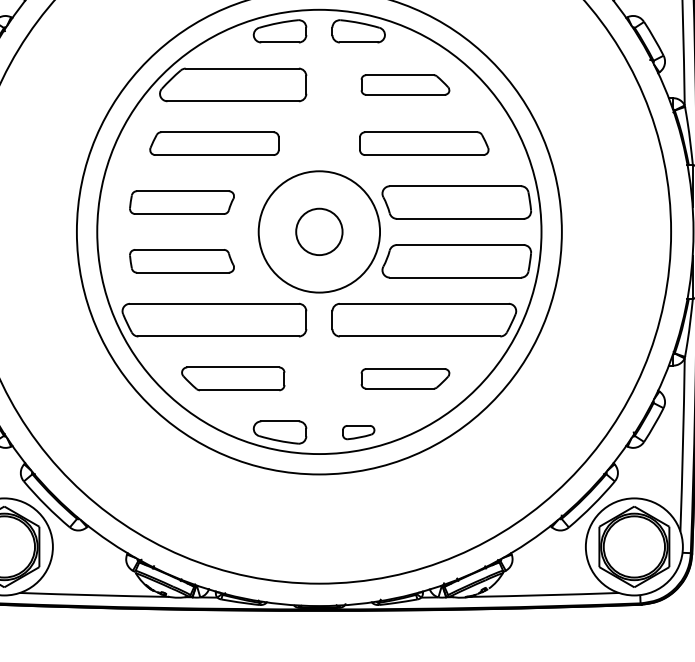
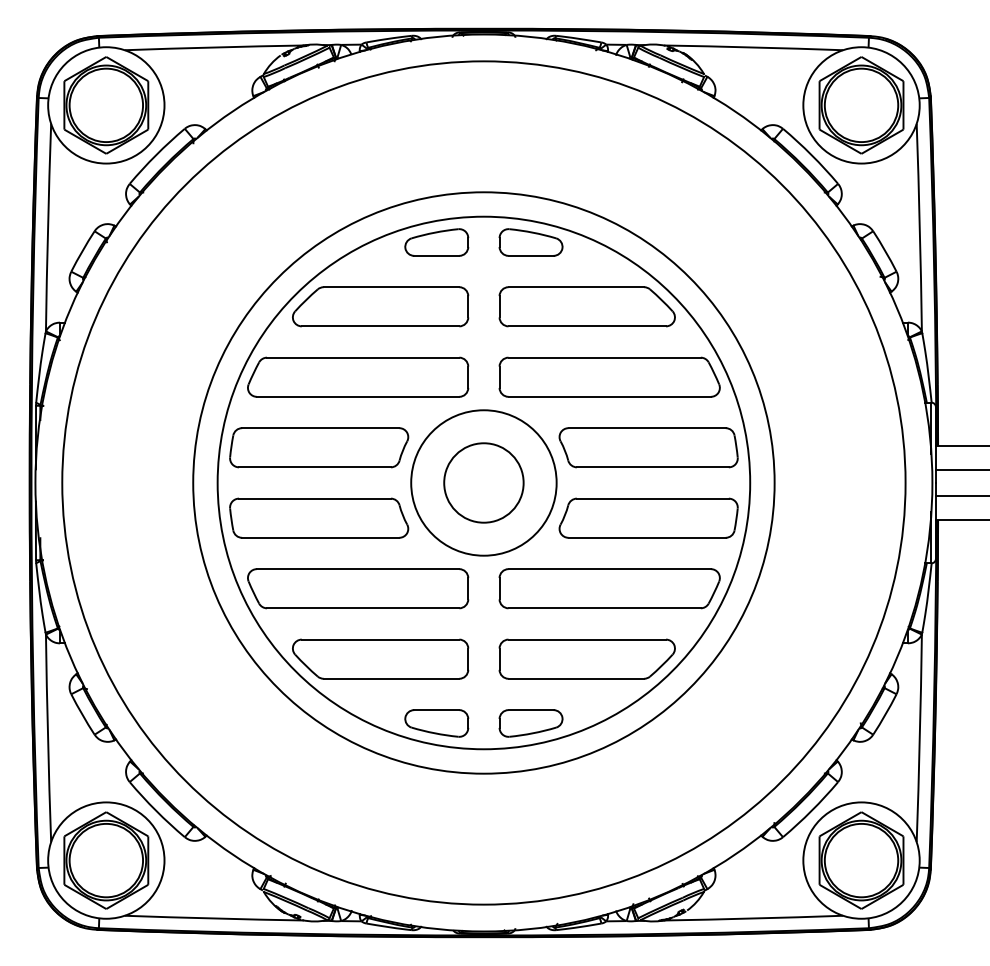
part: (404, 84) -> (586, 306), size x1.67
part: (214, 143) -> (358, 376), size x1.43
part: (424, 143) -> (609, 376), size x1.43
part: (182, 202) -> (319, 447), size x1.43
circle: (319, 231) -> (483, 482), size x1.43
part: (182, 260) -> (319, 517), size x1.43
part: (233, 378) -> (380, 658), size x1.43
part: (404, 378) -> (586, 658), size x1.67
part: (358, 432) -> (530, 723), size x1.67

